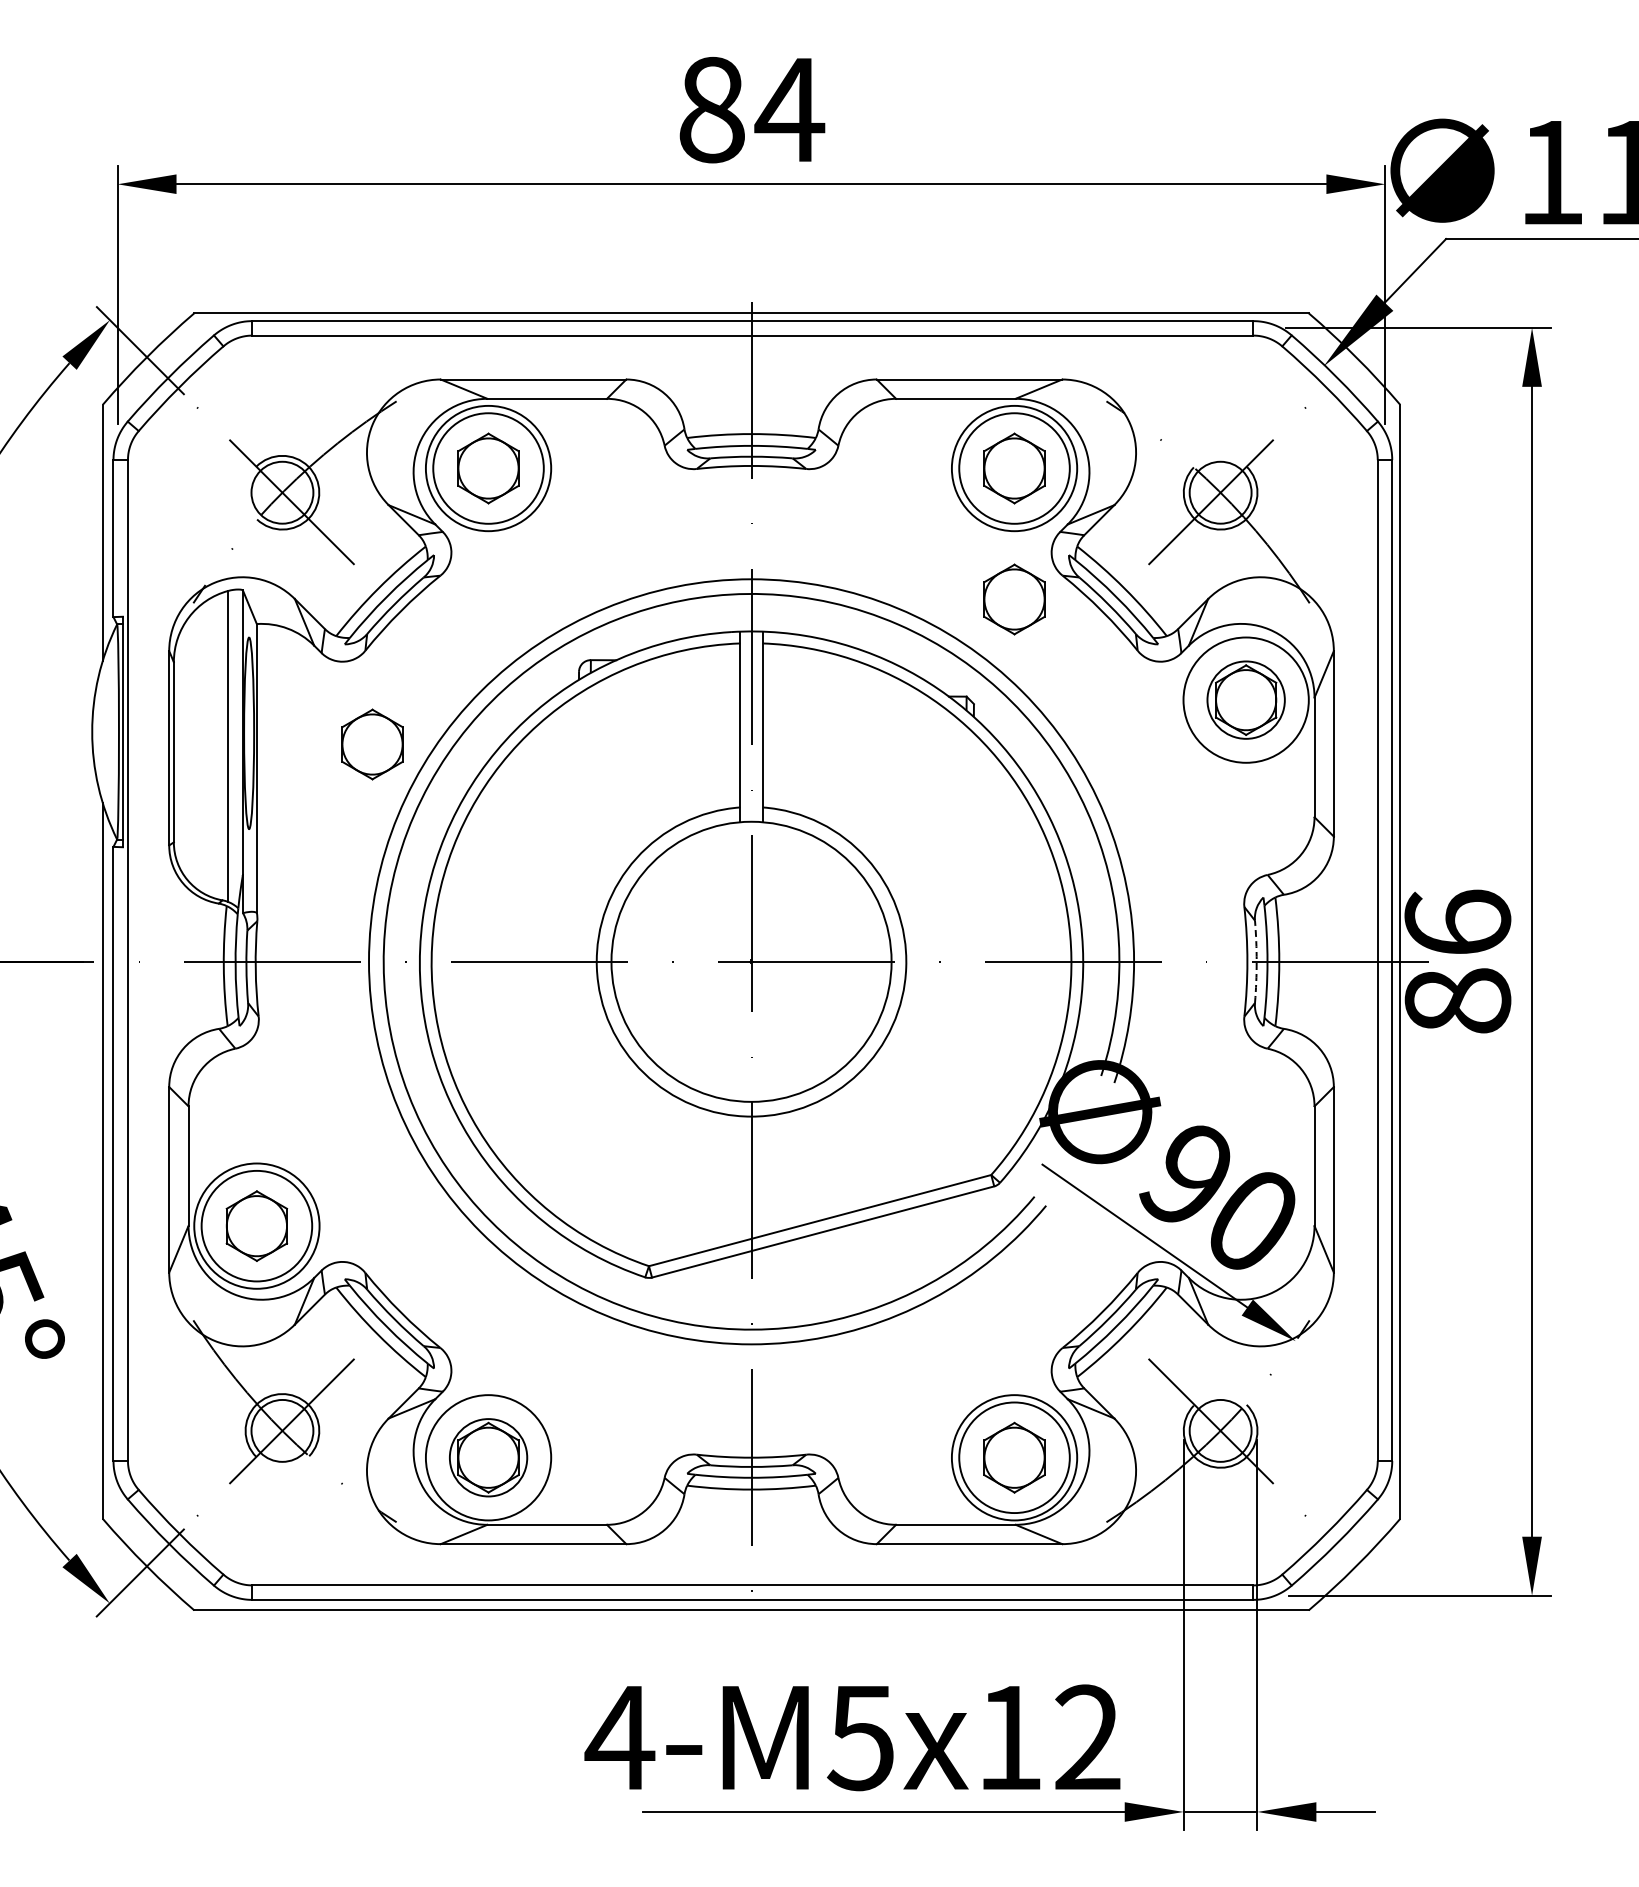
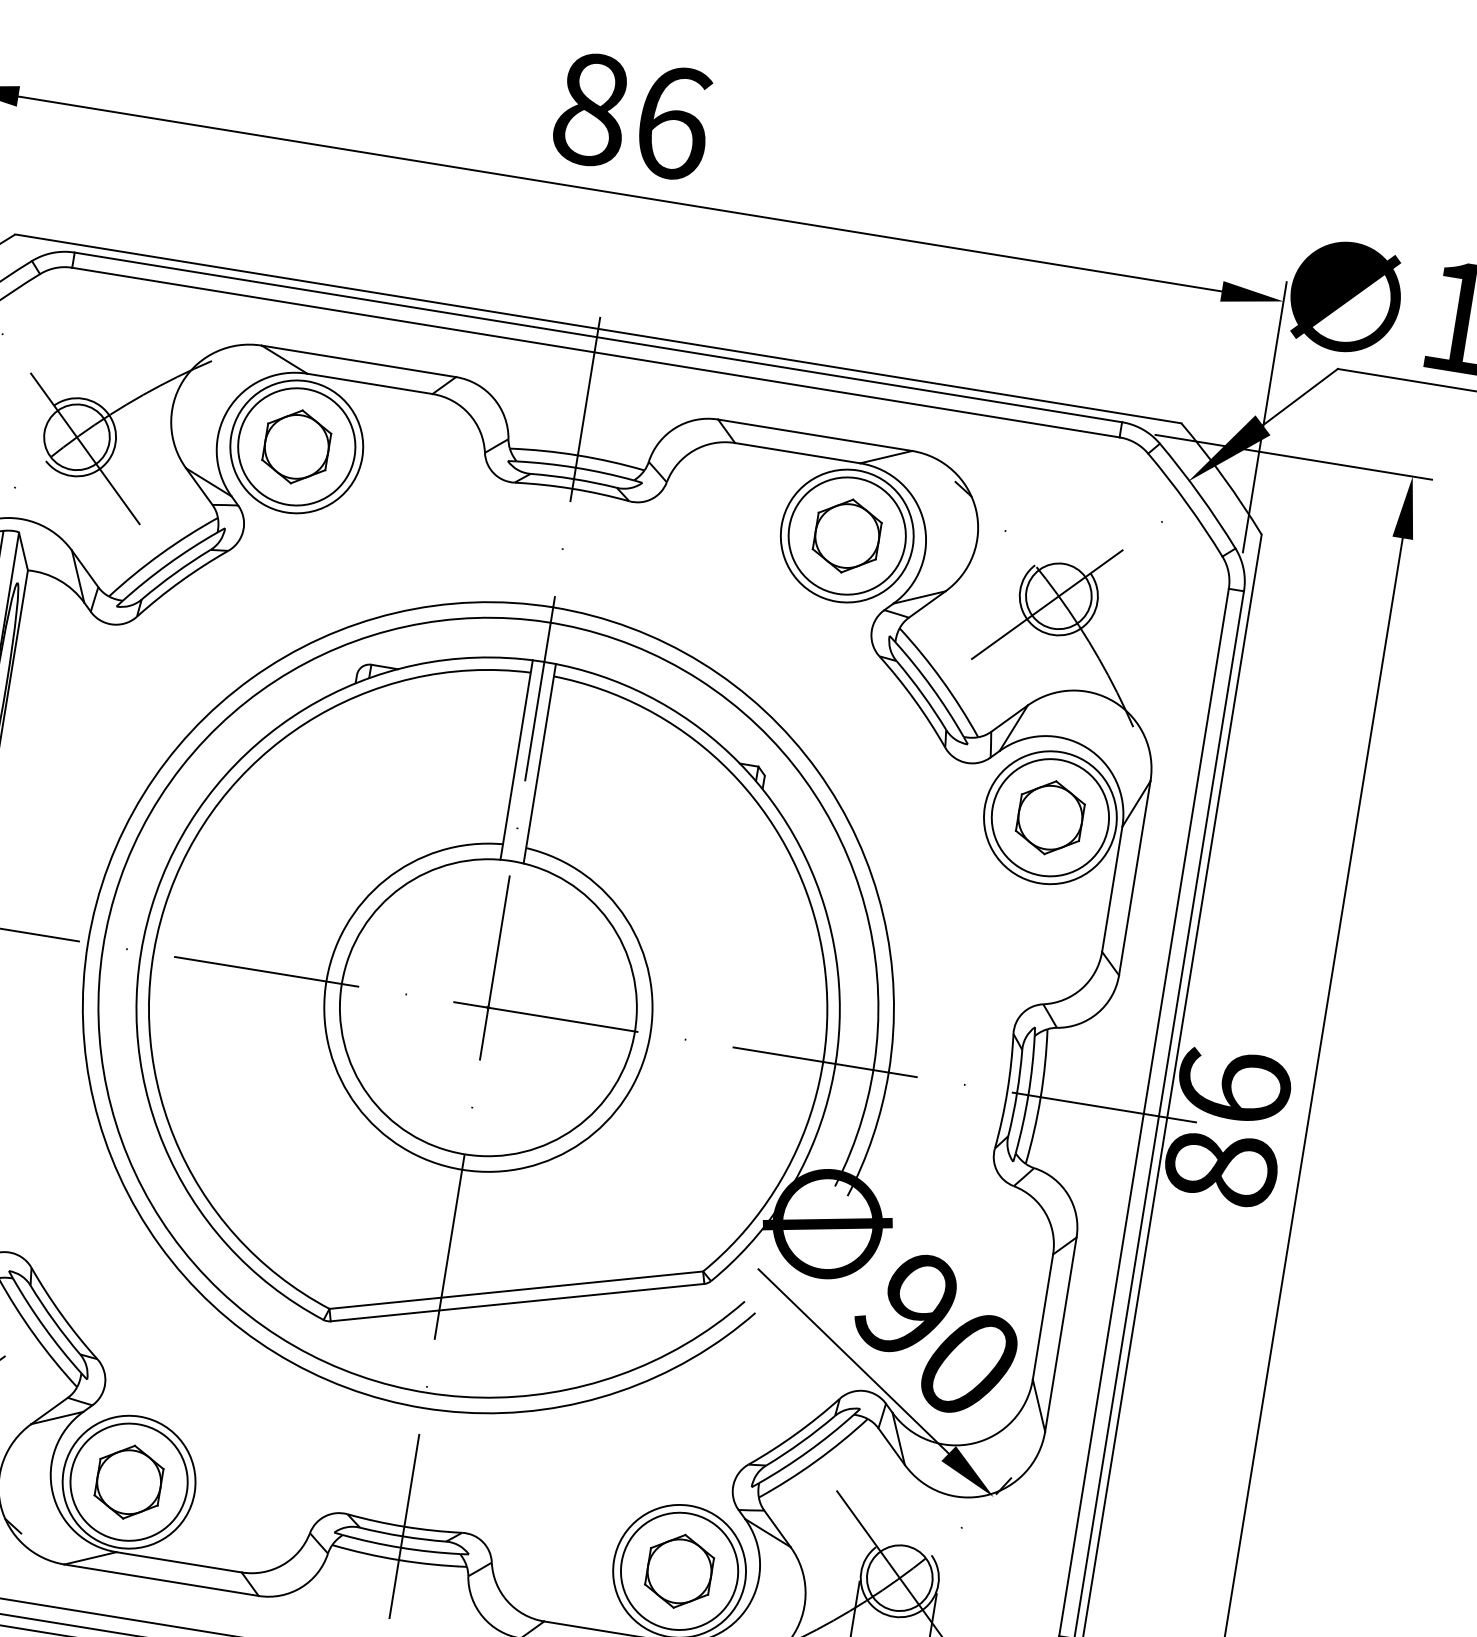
text: (789, 109) -> (672, 122), 84 -> 86
part: (1014, 599) -> (825, 673), removed
circle: (1245, 699) -> (1049, 816), size x1.43
part: (372, 744) -> (128, 716), removed
arc: (1256, 961) -> (1016, 1092), dashed -> solid
circle: (488, 1457) -> (129, 1481), size x1.43

